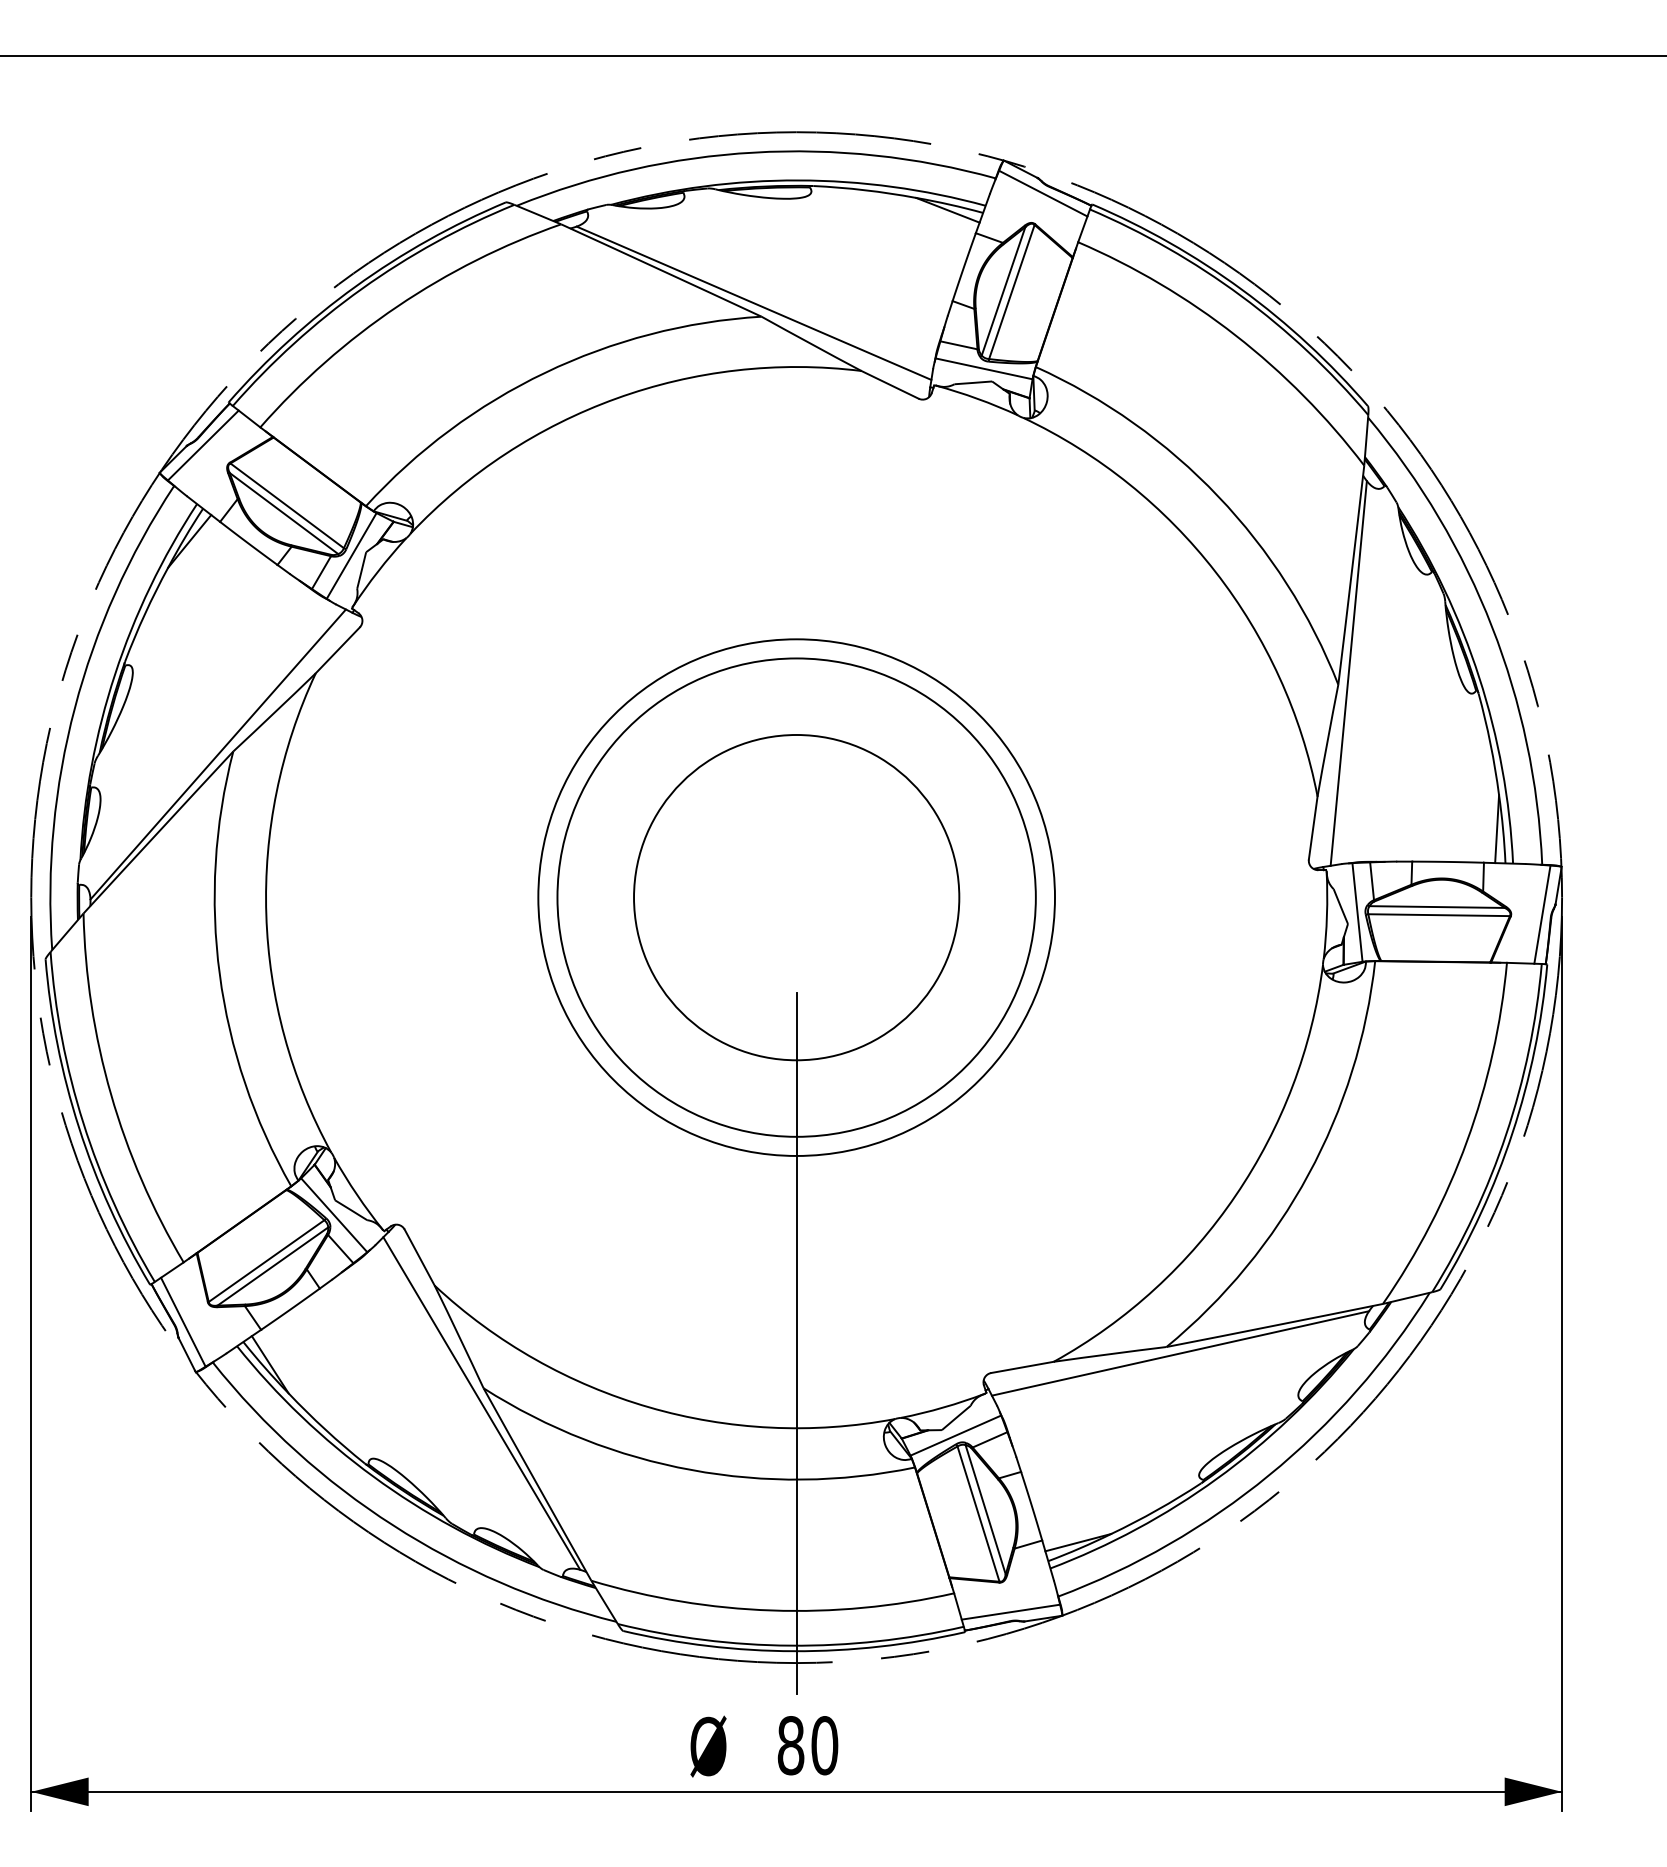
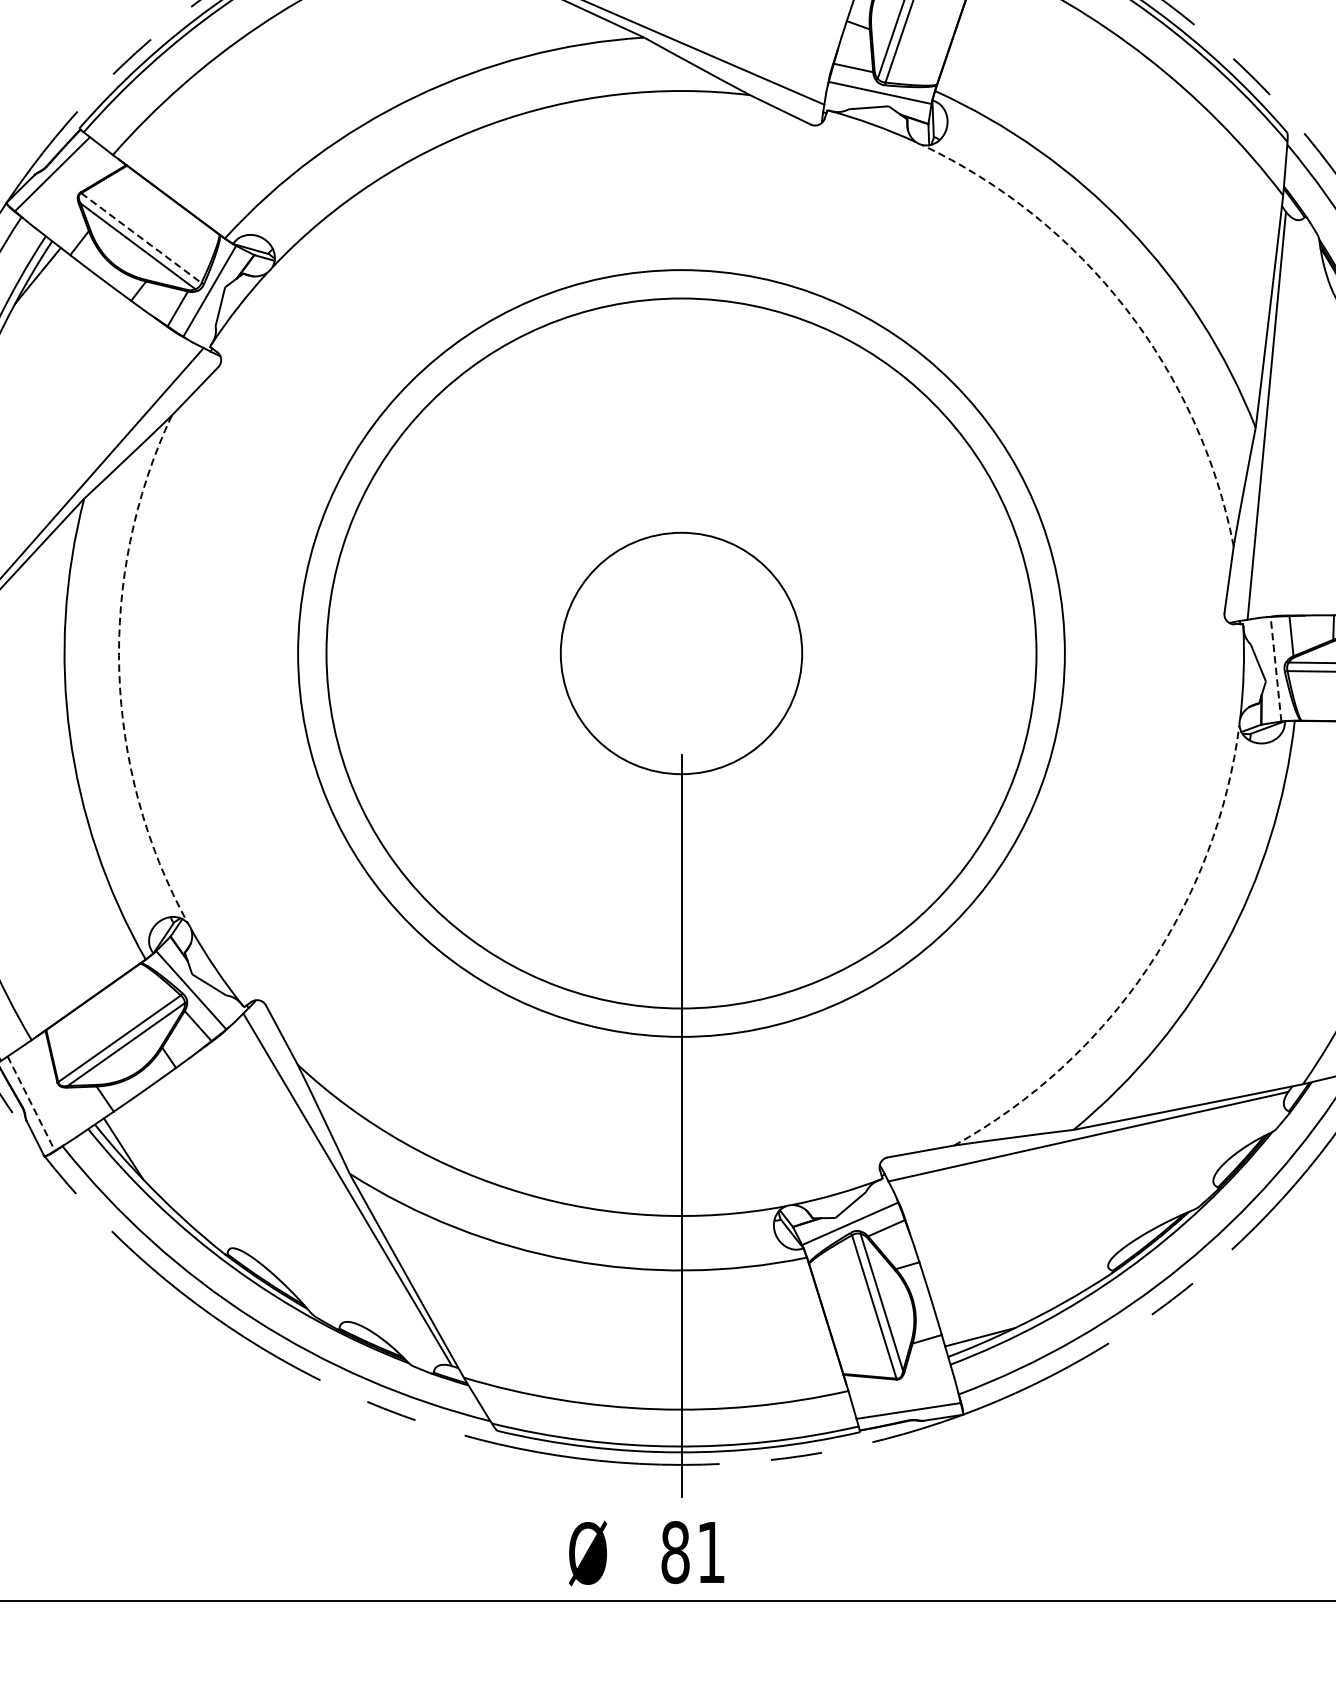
line: (287, 505) -> (141, 237), solid -> dashed
arc: (1215, 572) -> (1125, 308), solid -> dashed
circle: (796, 897) -> (681, 653), size x0.7
circle: (796, 897) -> (681, 653), size x1.4
circle: (796, 897) -> (681, 653), size x1.4
line: (1357, 912) -> (1276, 669), solid -> dashed
arc: (266, 914) -> (119, 671), solid -> dashed
arc: (1235, 1195) -> (1146, 969), solid -> dashed
line: (183, 1322) -> (31, 1103), solid -> dashed
text: (824, 1745) -> (711, 1552), 80 -> 81

